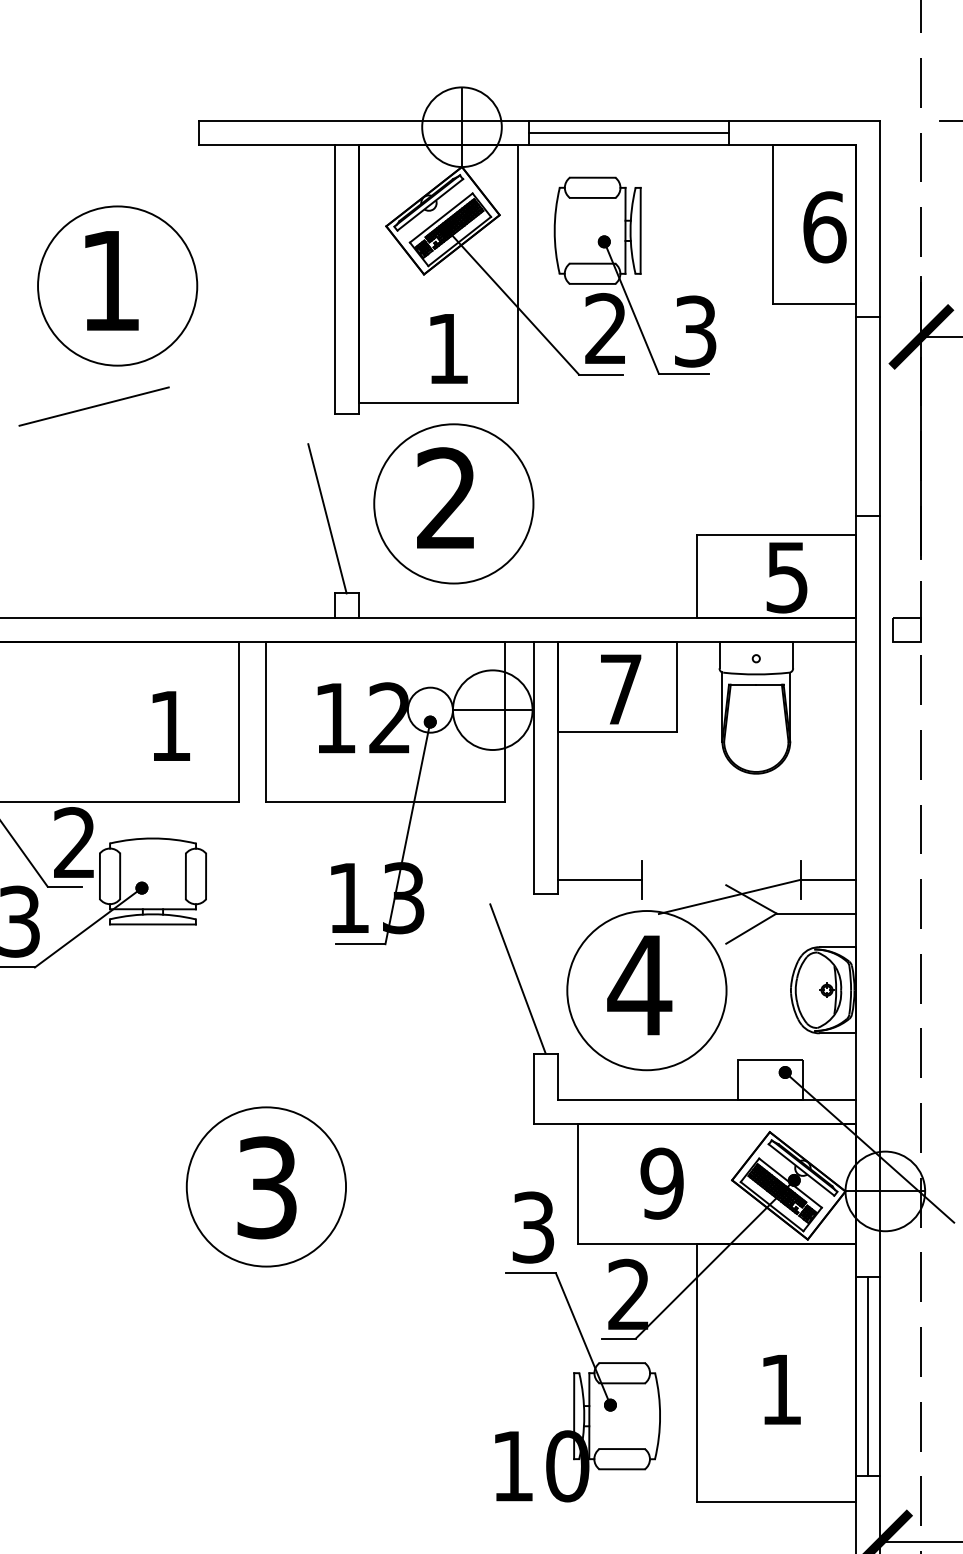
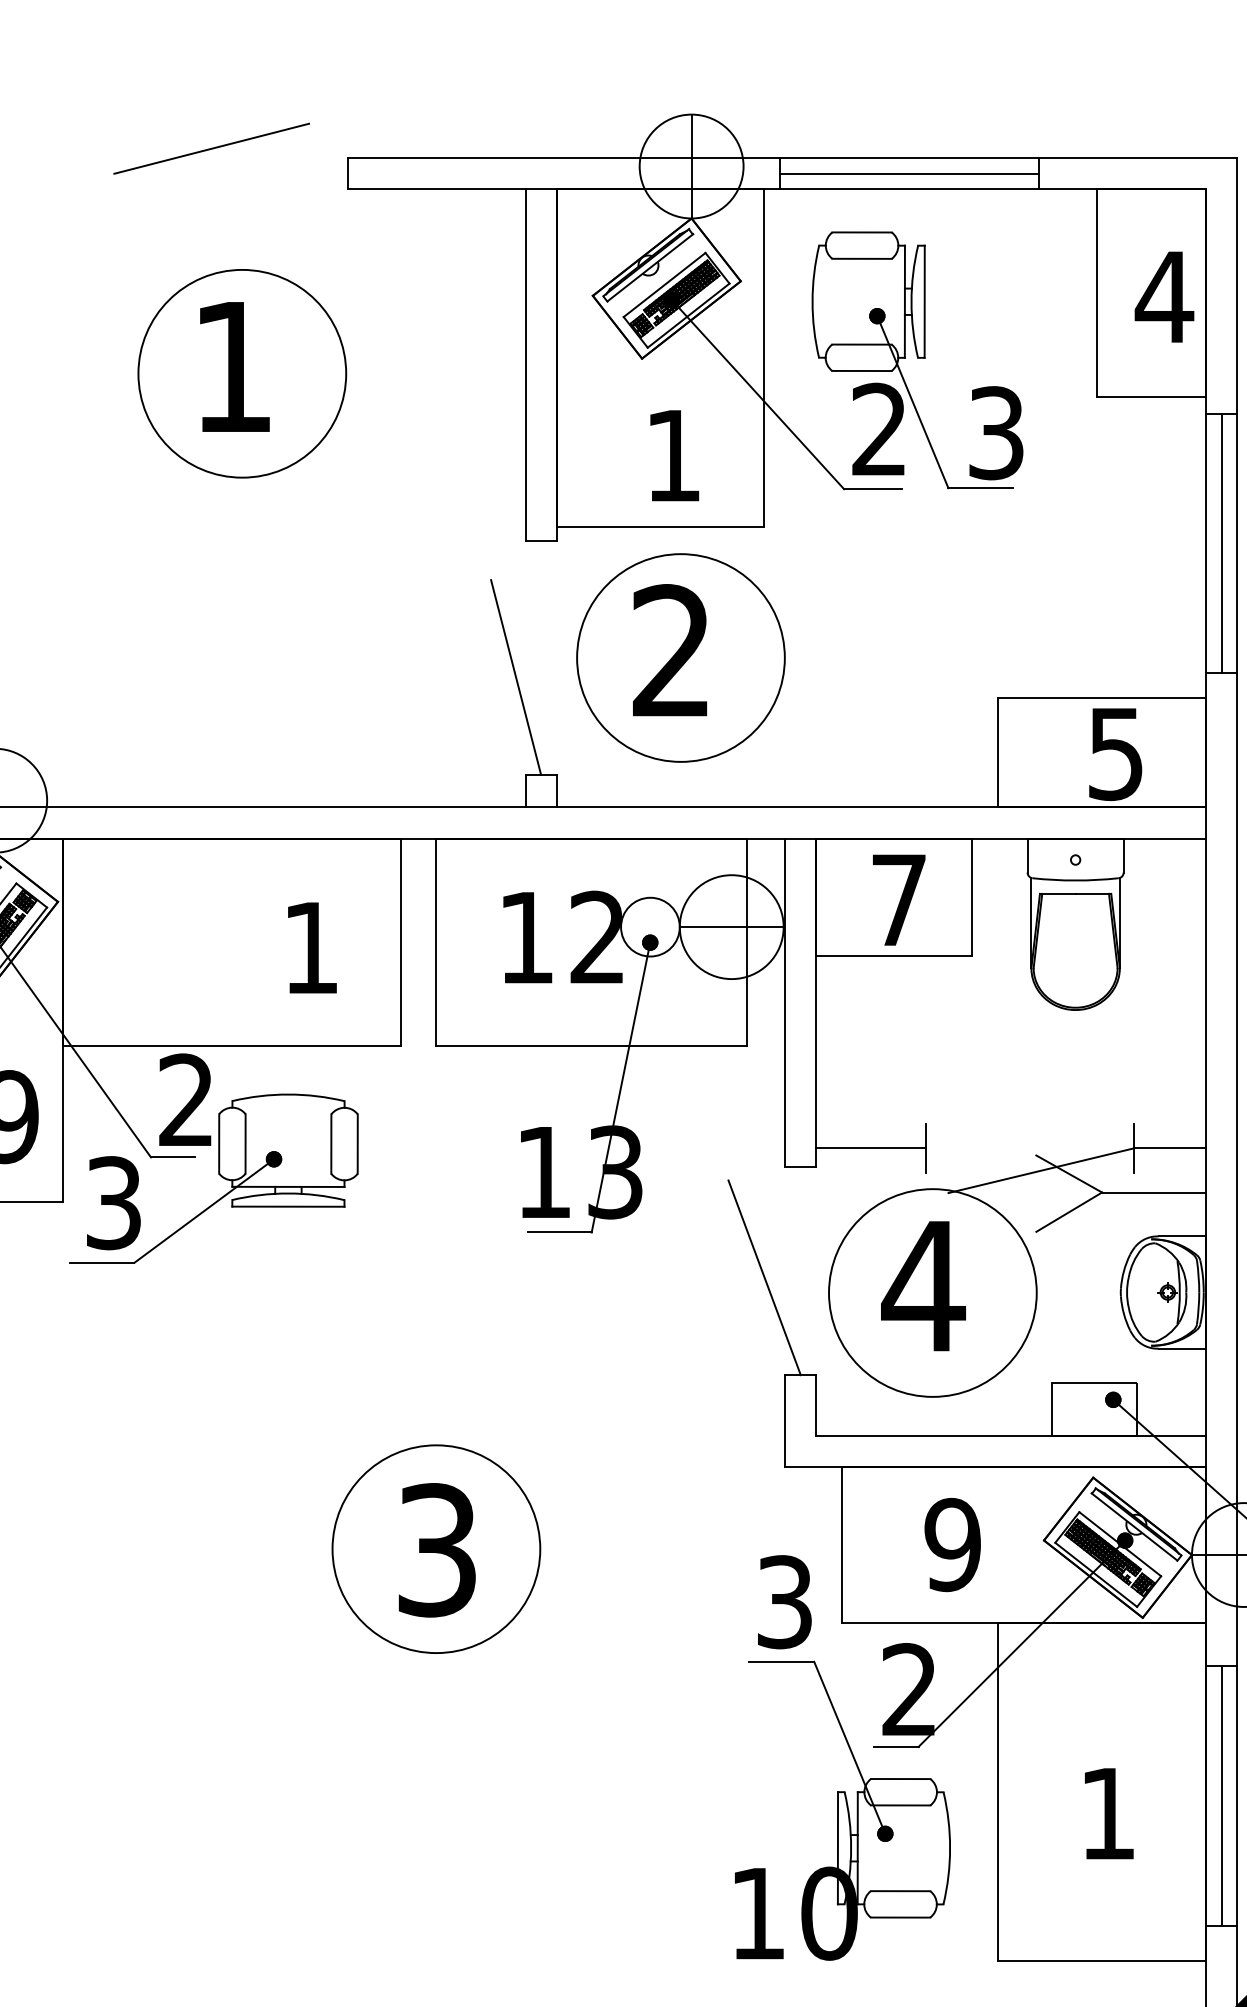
text: (824, 227) -> (1164, 297), 6 -> 4
line: (93, 406) -> (210, 148), moved
line: (868, 415) -> (1221, 542), added

